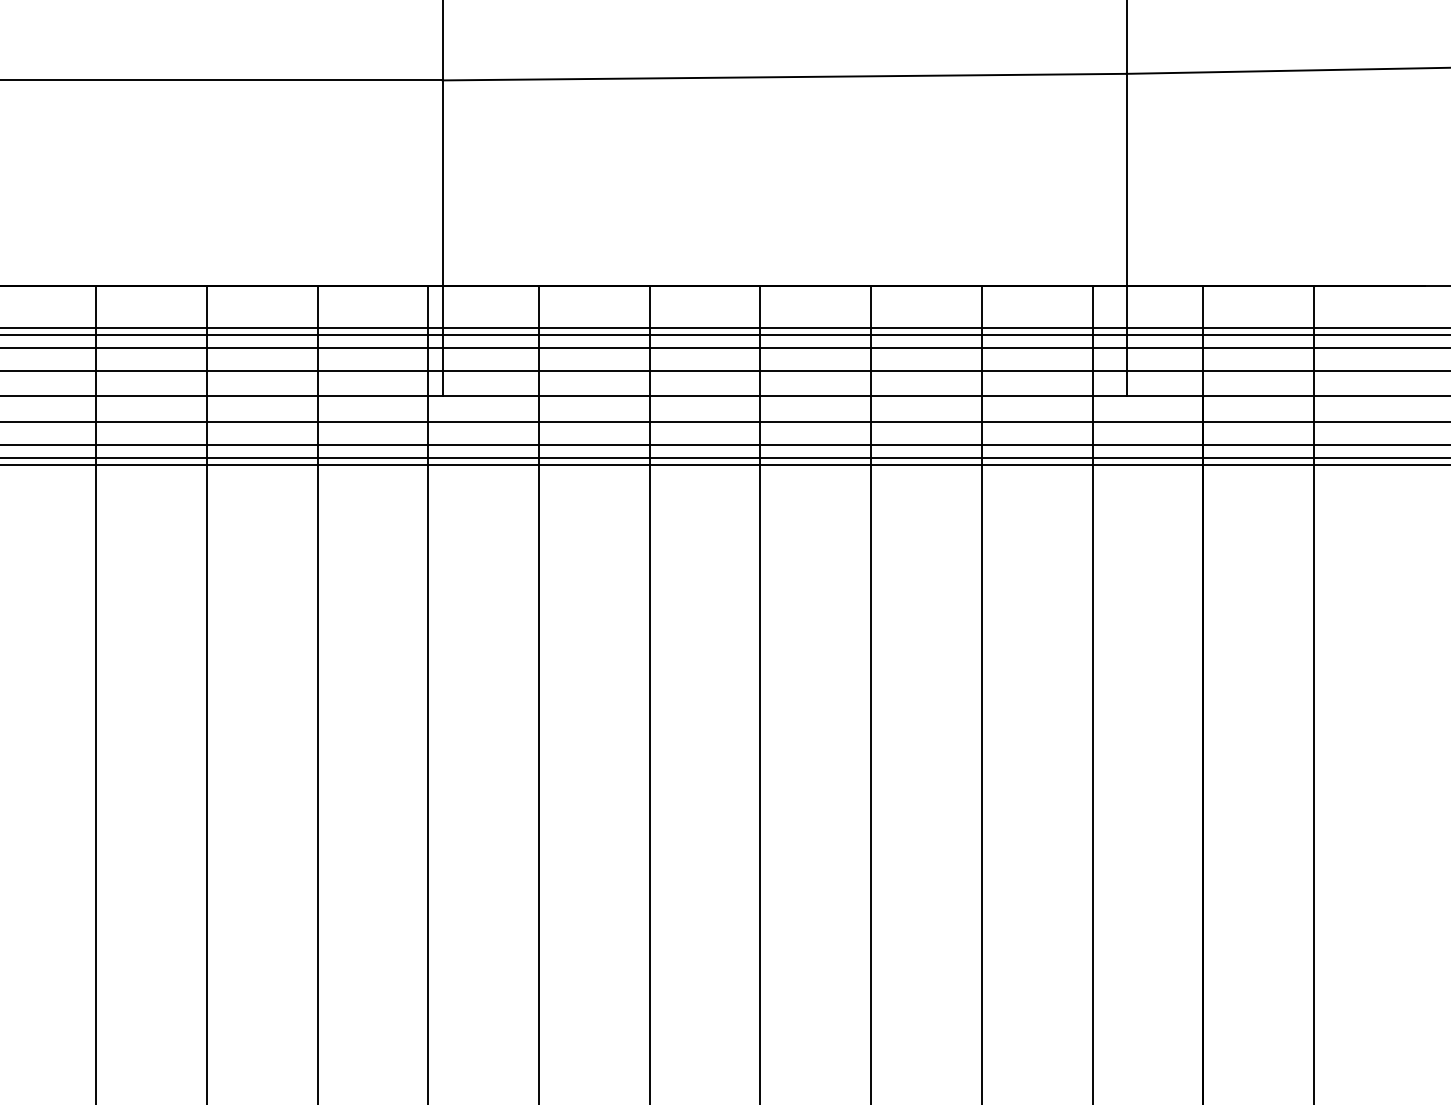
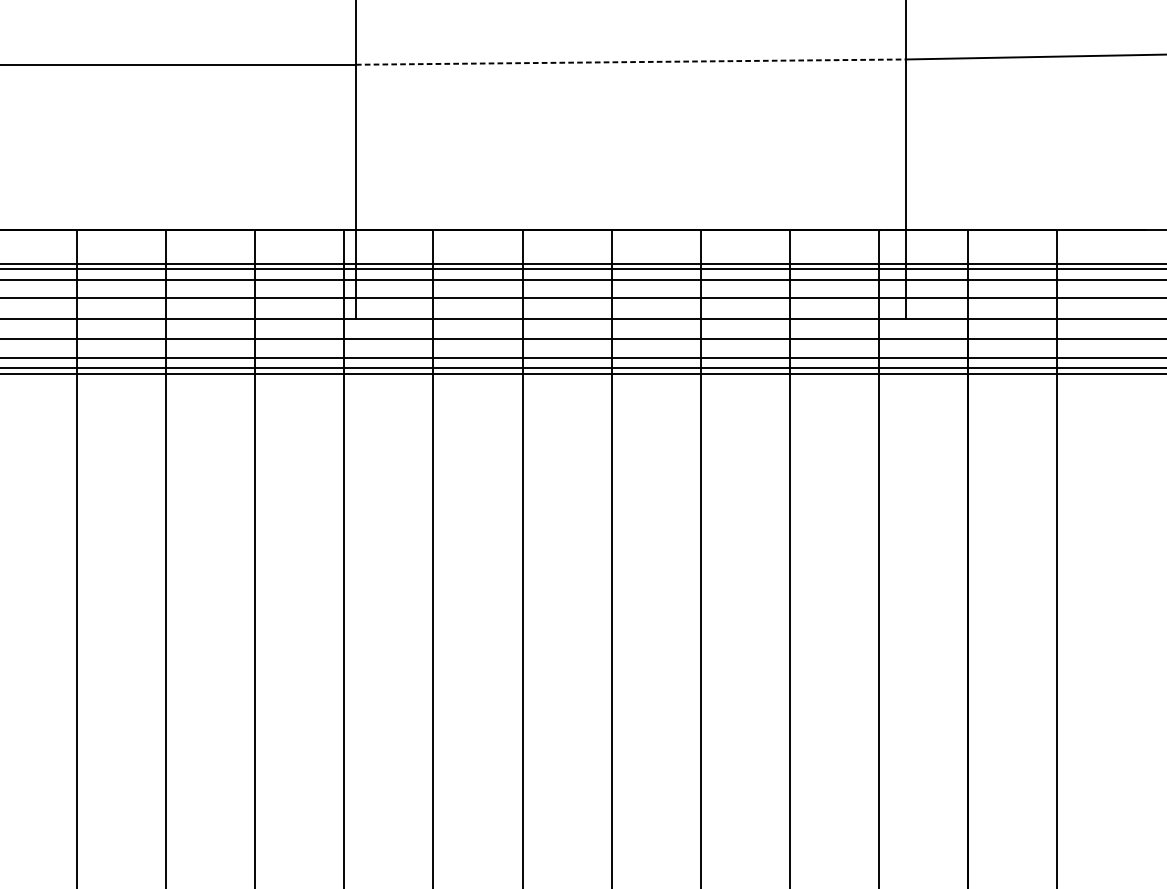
line: (784, 77) -> (630, 62), solid -> dashed

